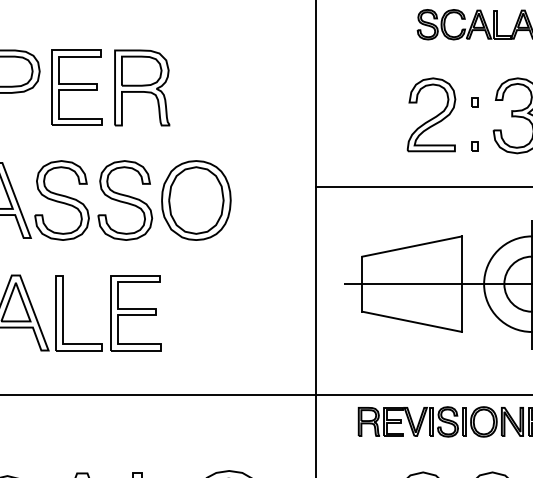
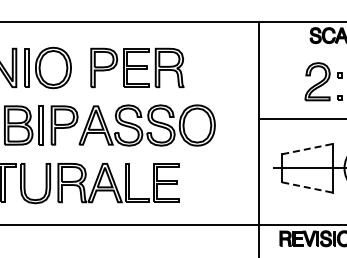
line: (411, 247) -> (307, 149), solid -> dashed
line: (411, 321) -> (307, 187), solid -> dashed

